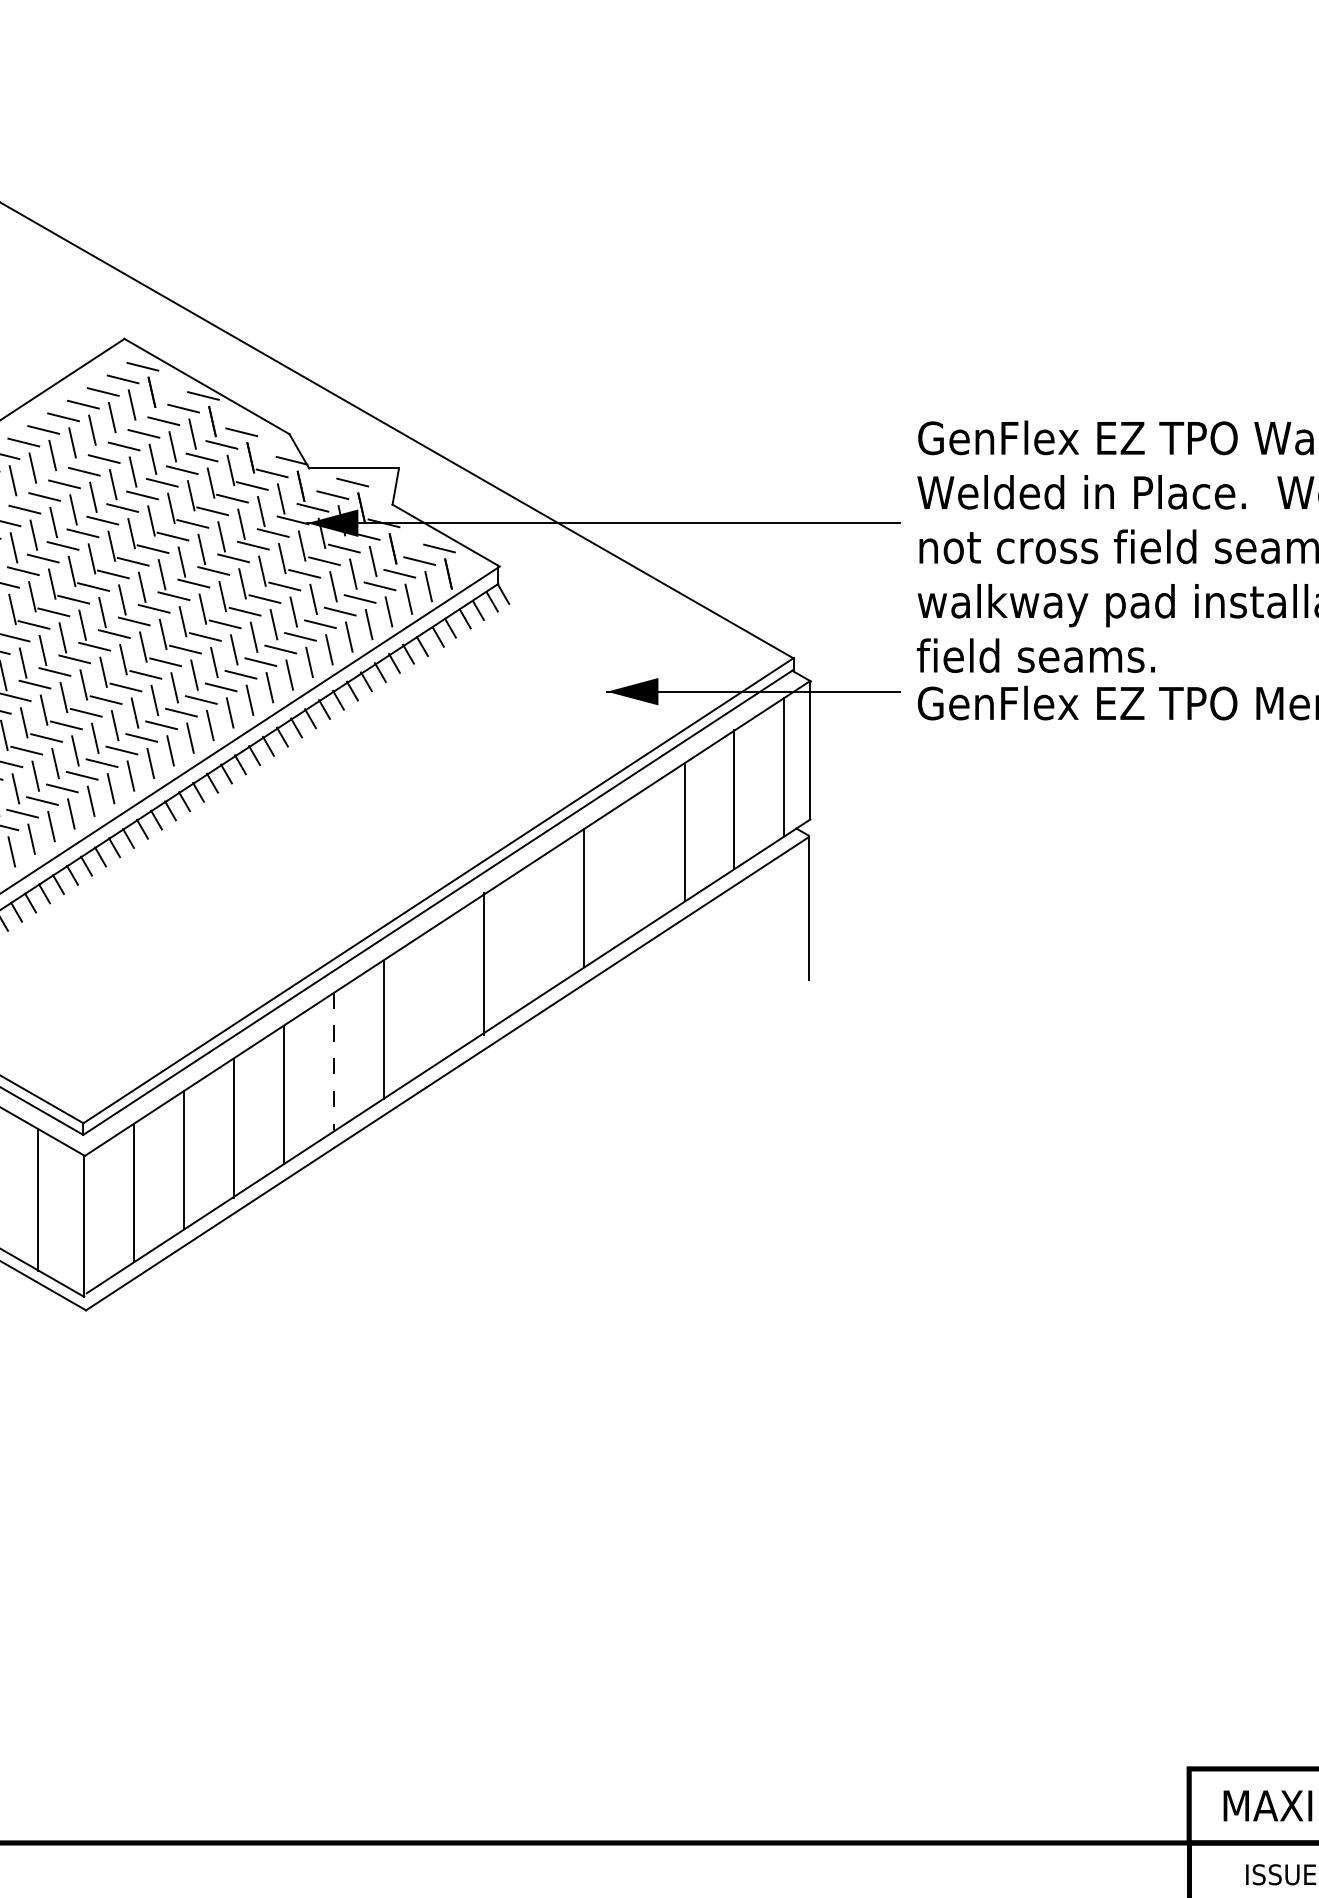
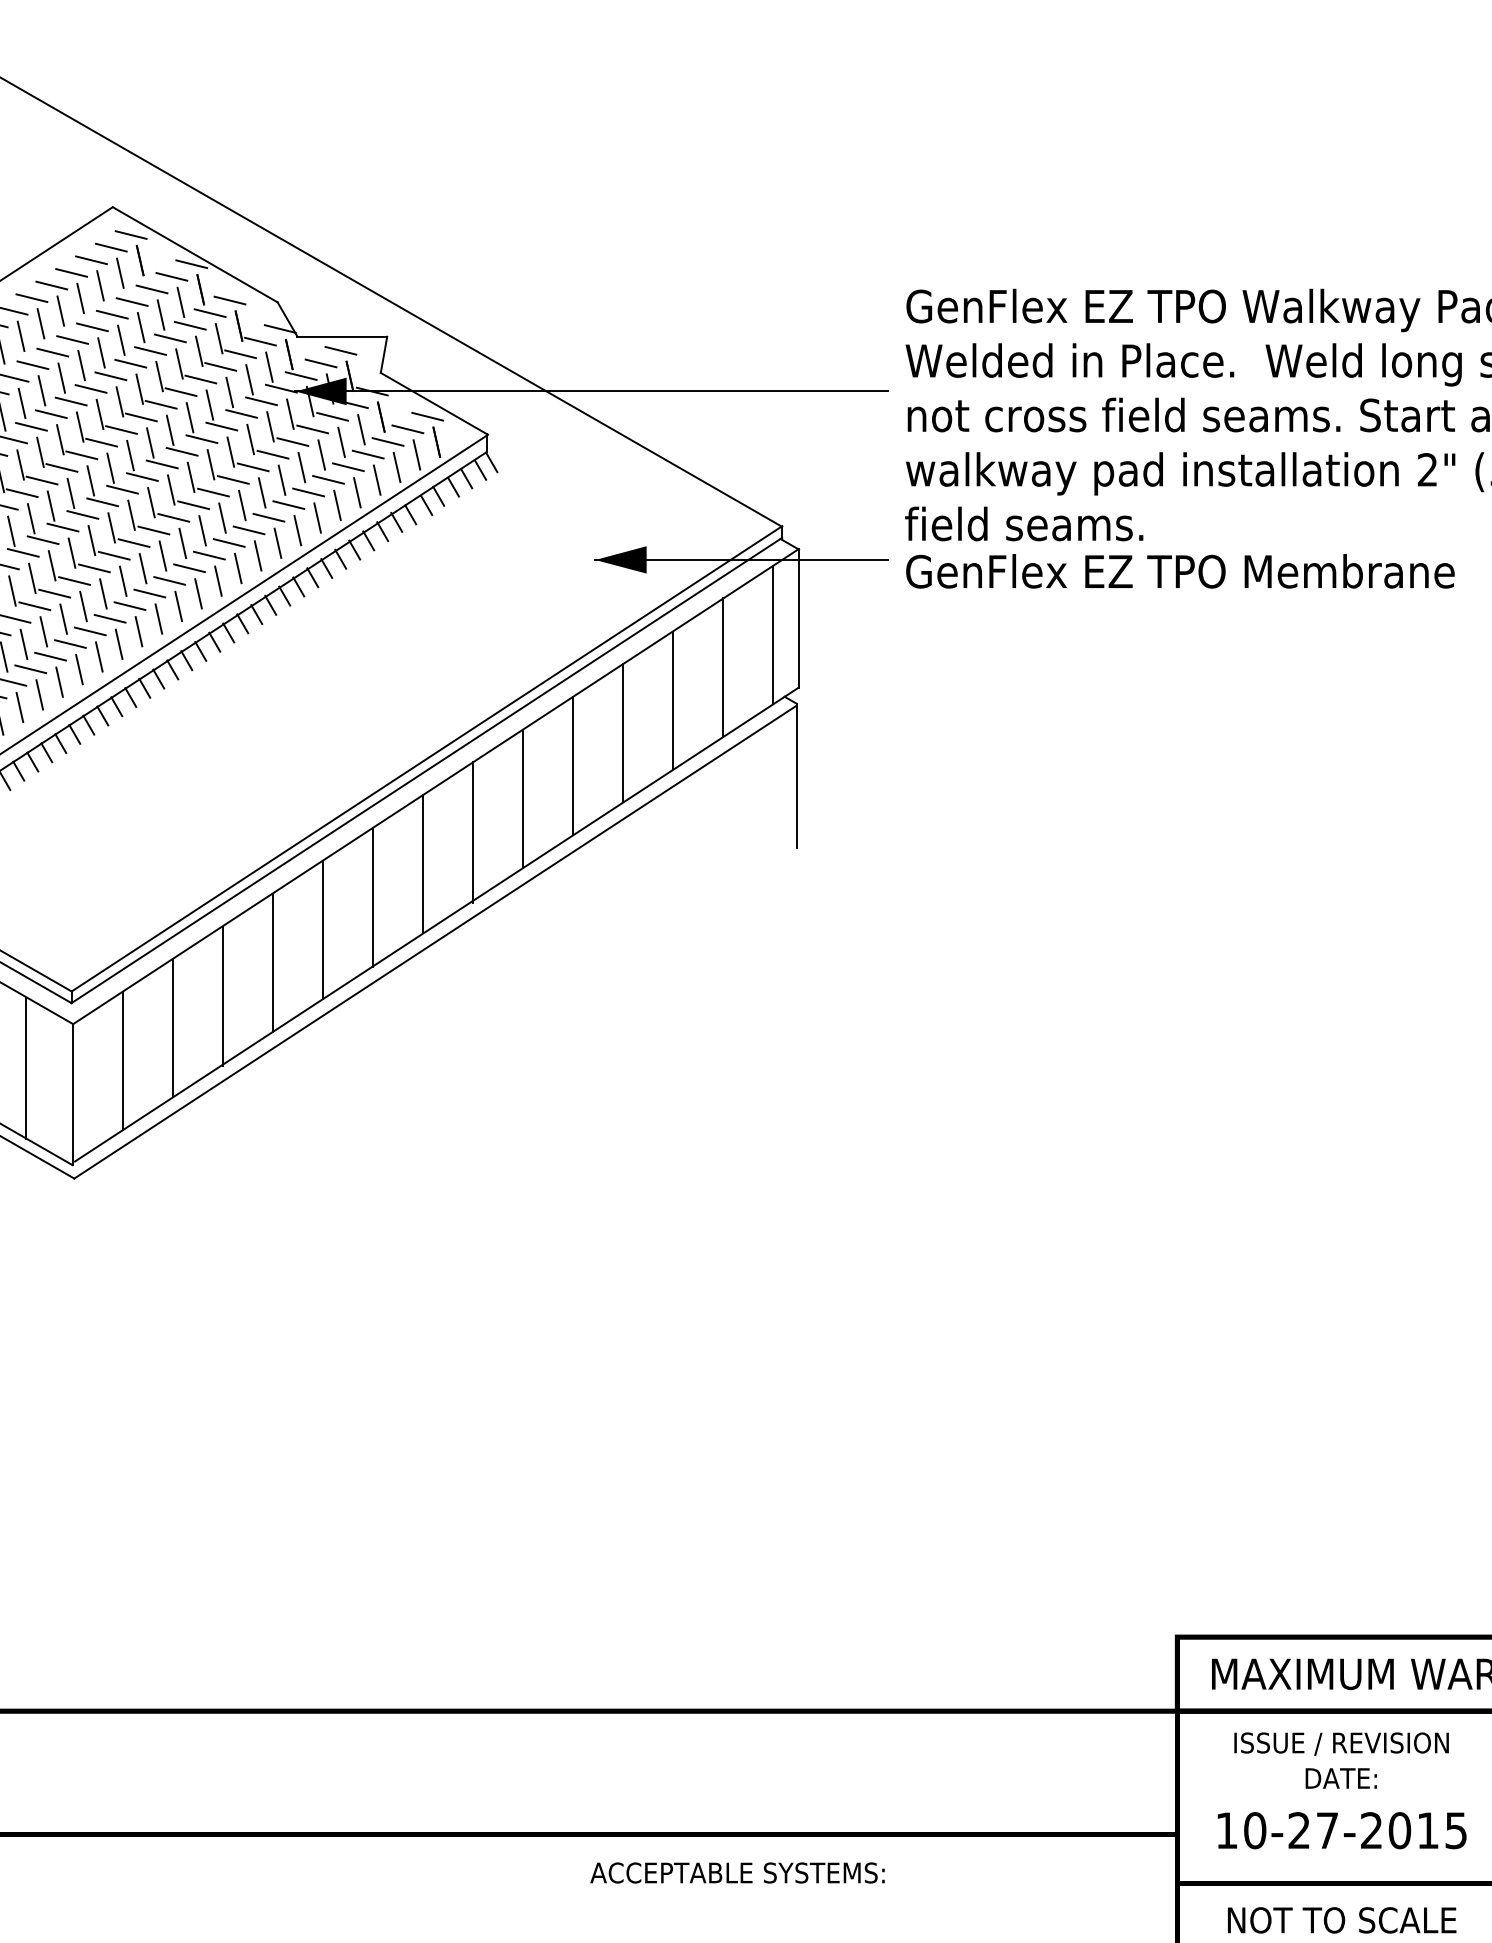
line: (634, 864) -> (622, 732), added
line: (534, 930) -> (522, 798), added
line: (434, 995) -> (422, 863), added
line: (334, 1061) -> (322, 929), dashed -> solid

